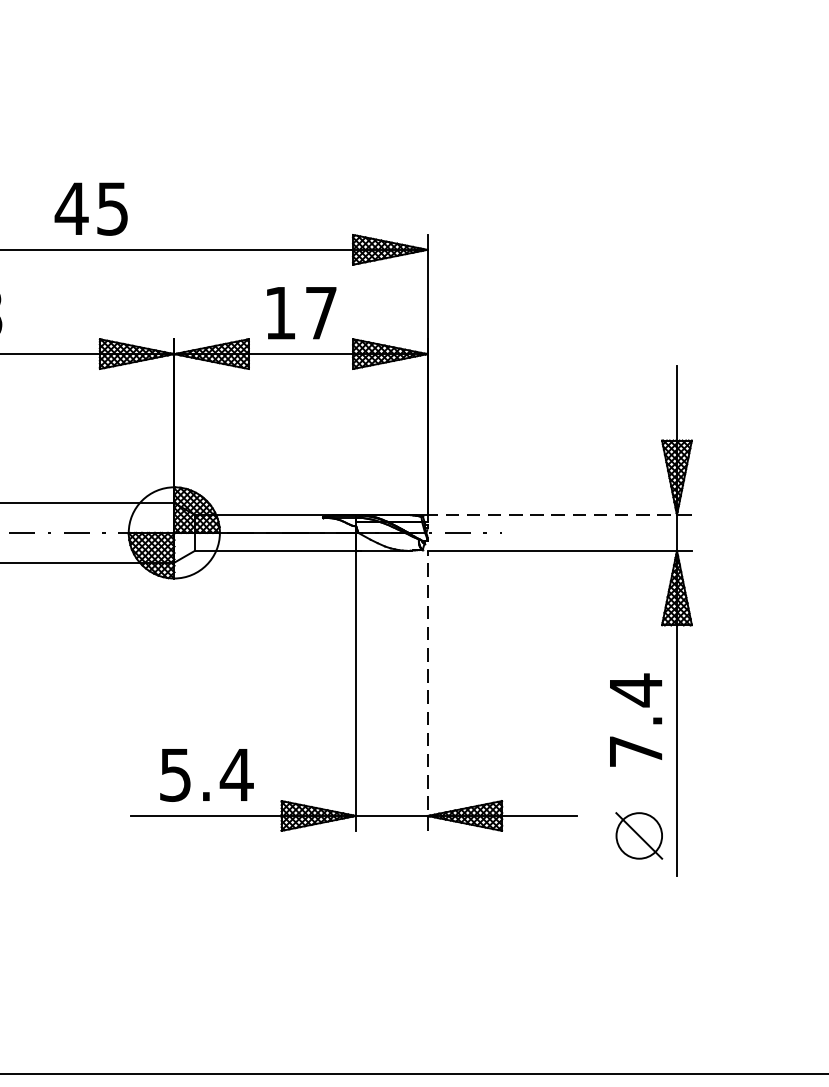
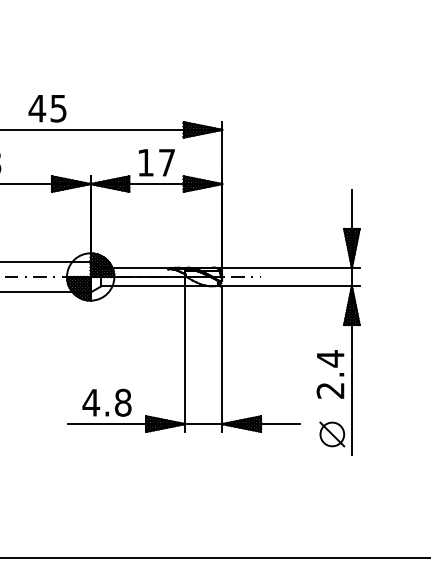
line: (558, 514) -> (290, 267), dashed -> solid
line: (427, 691) -> (222, 359), dashed -> solid
text: (635, 751) -> (330, 390), 7.4 -> 2.4
text: (204, 774) -> (106, 402), 5.4 -> 4.8

